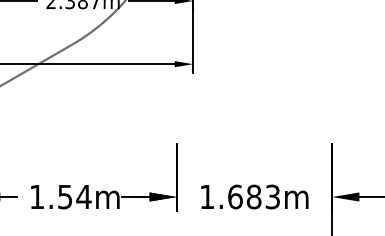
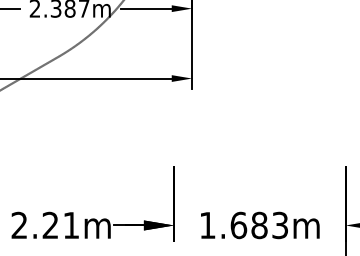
text: (60, 196) -> (45, 224), 1.54m -> 2.21m

